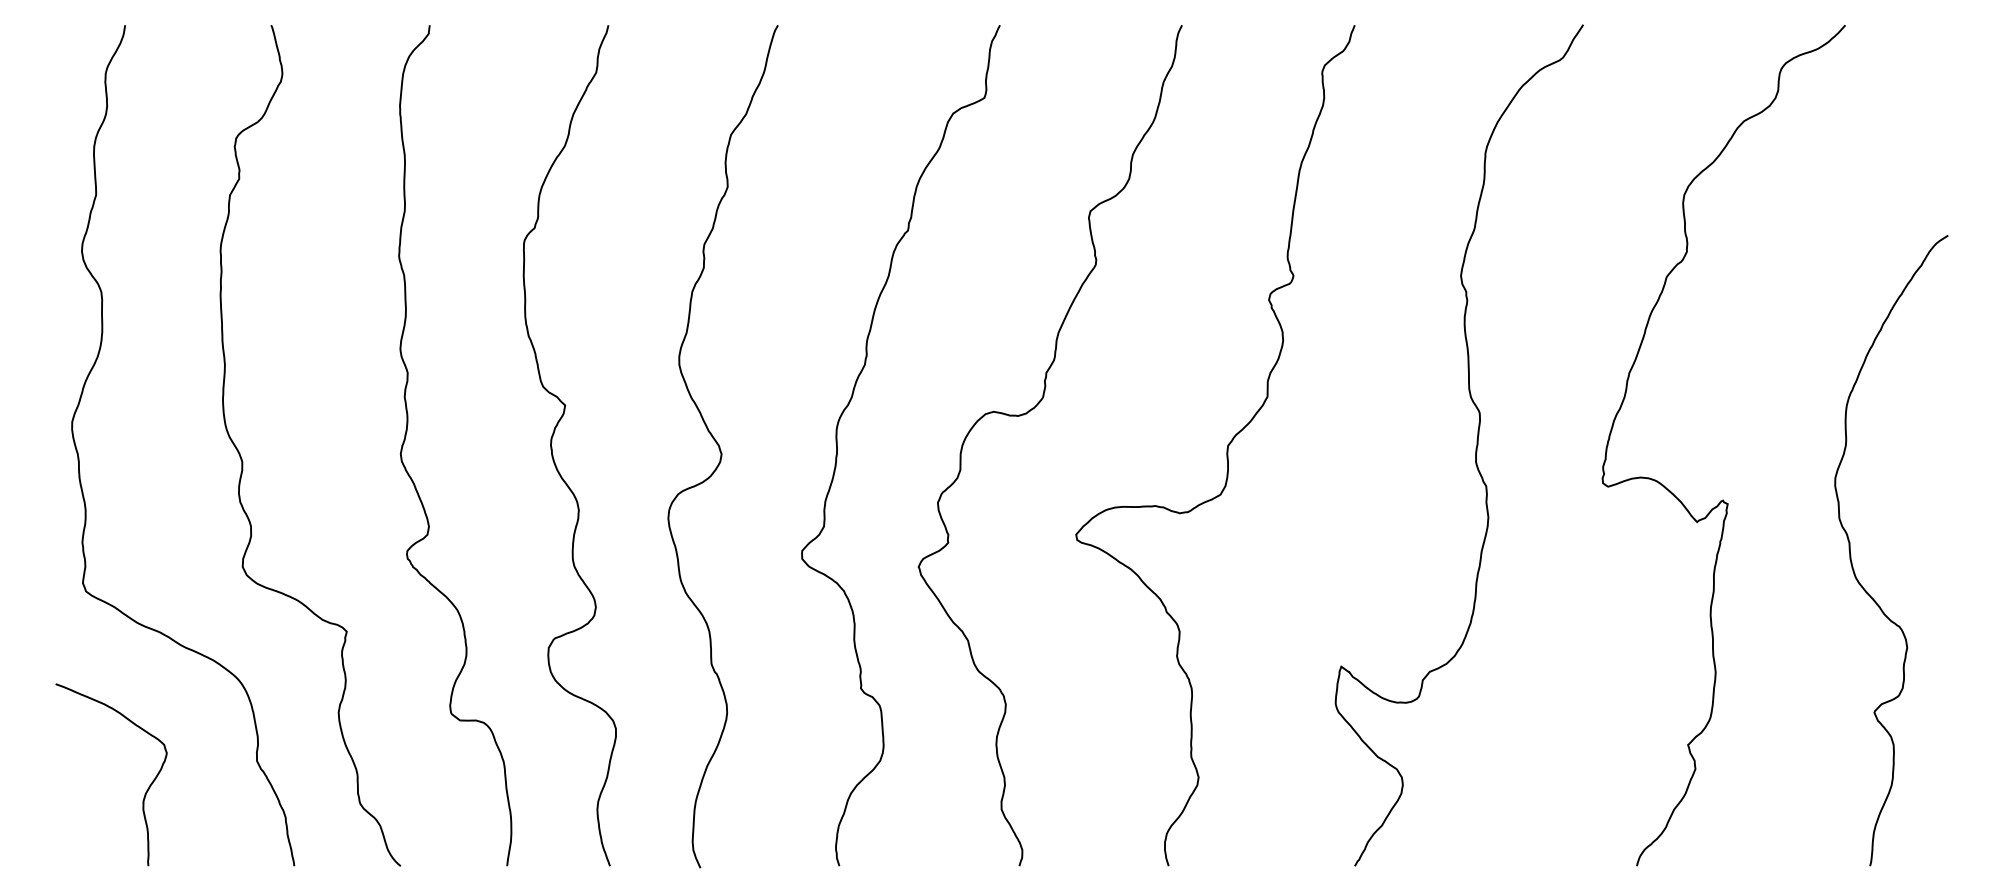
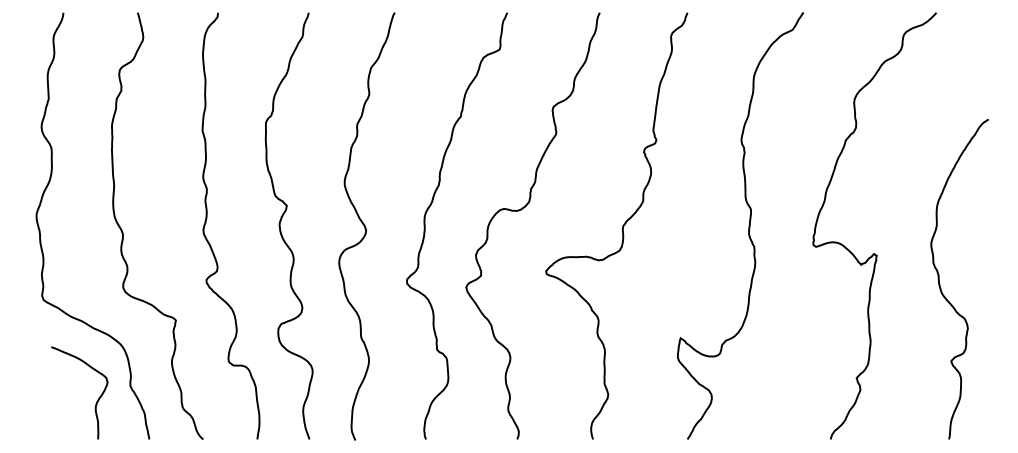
curve: (144, 791) -> (96, 401), moved

